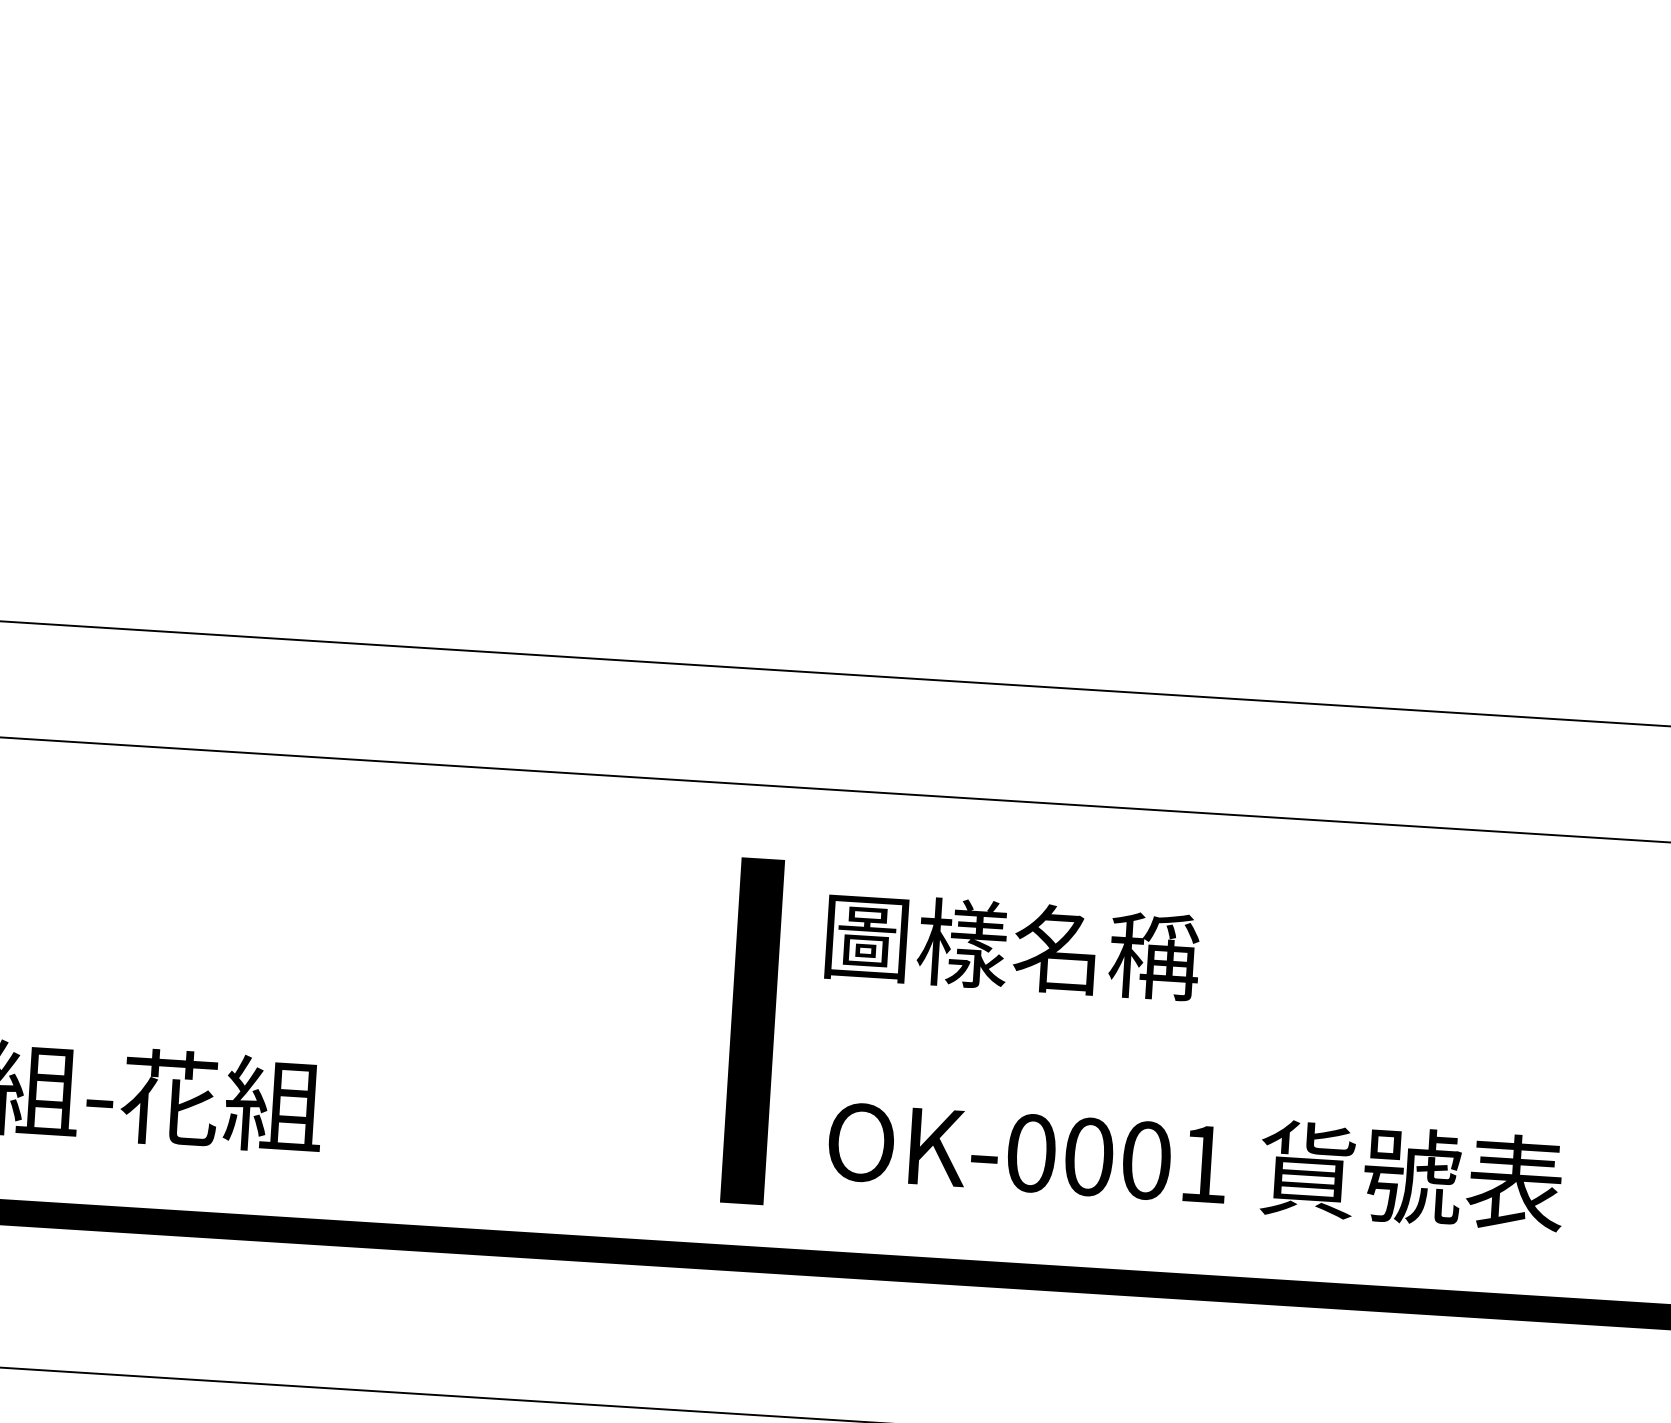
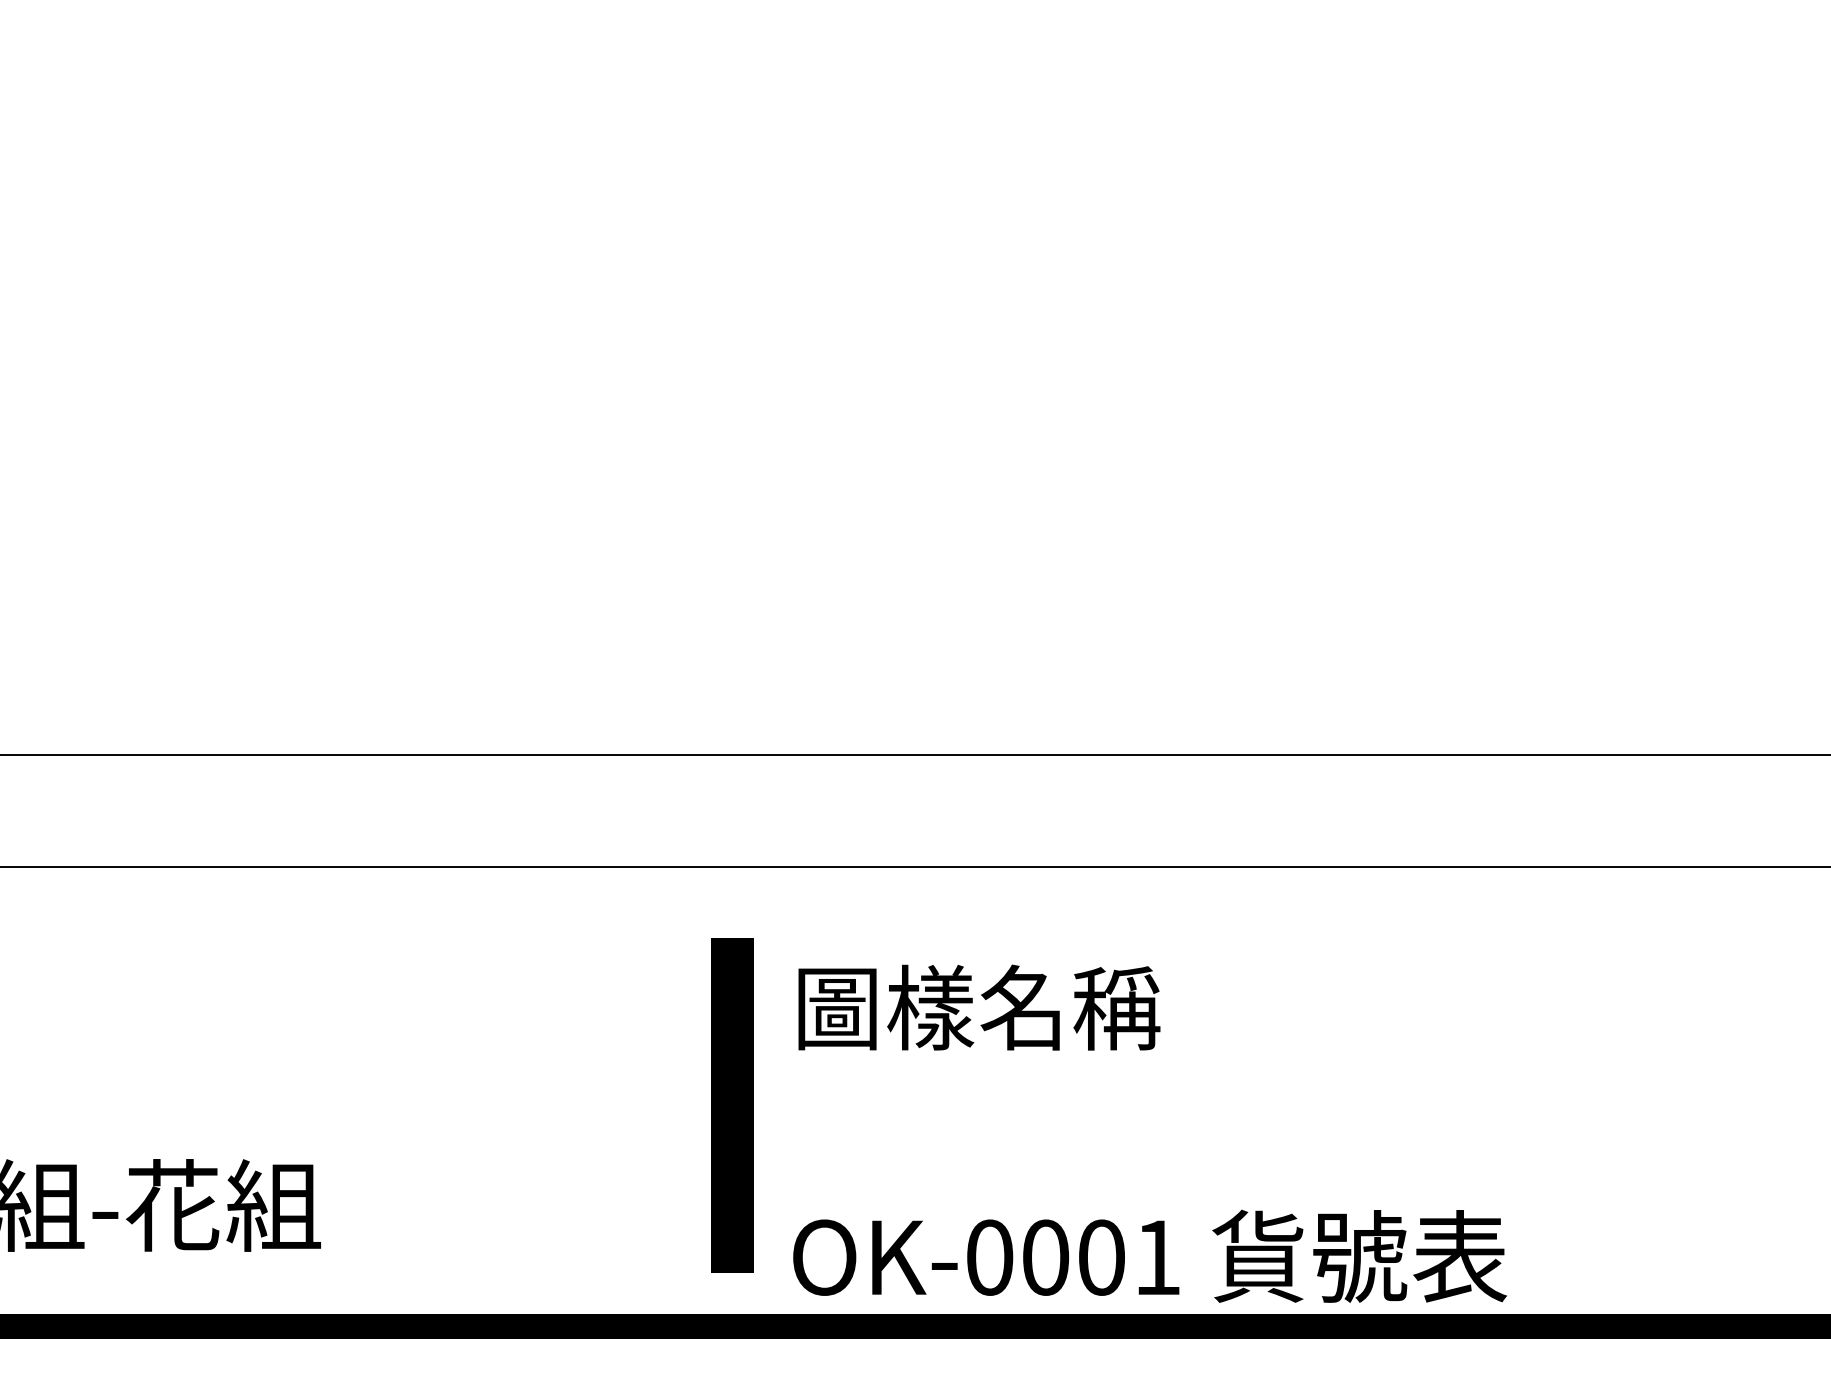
text: (1196, 1161) -> (1150, 1255), moved

